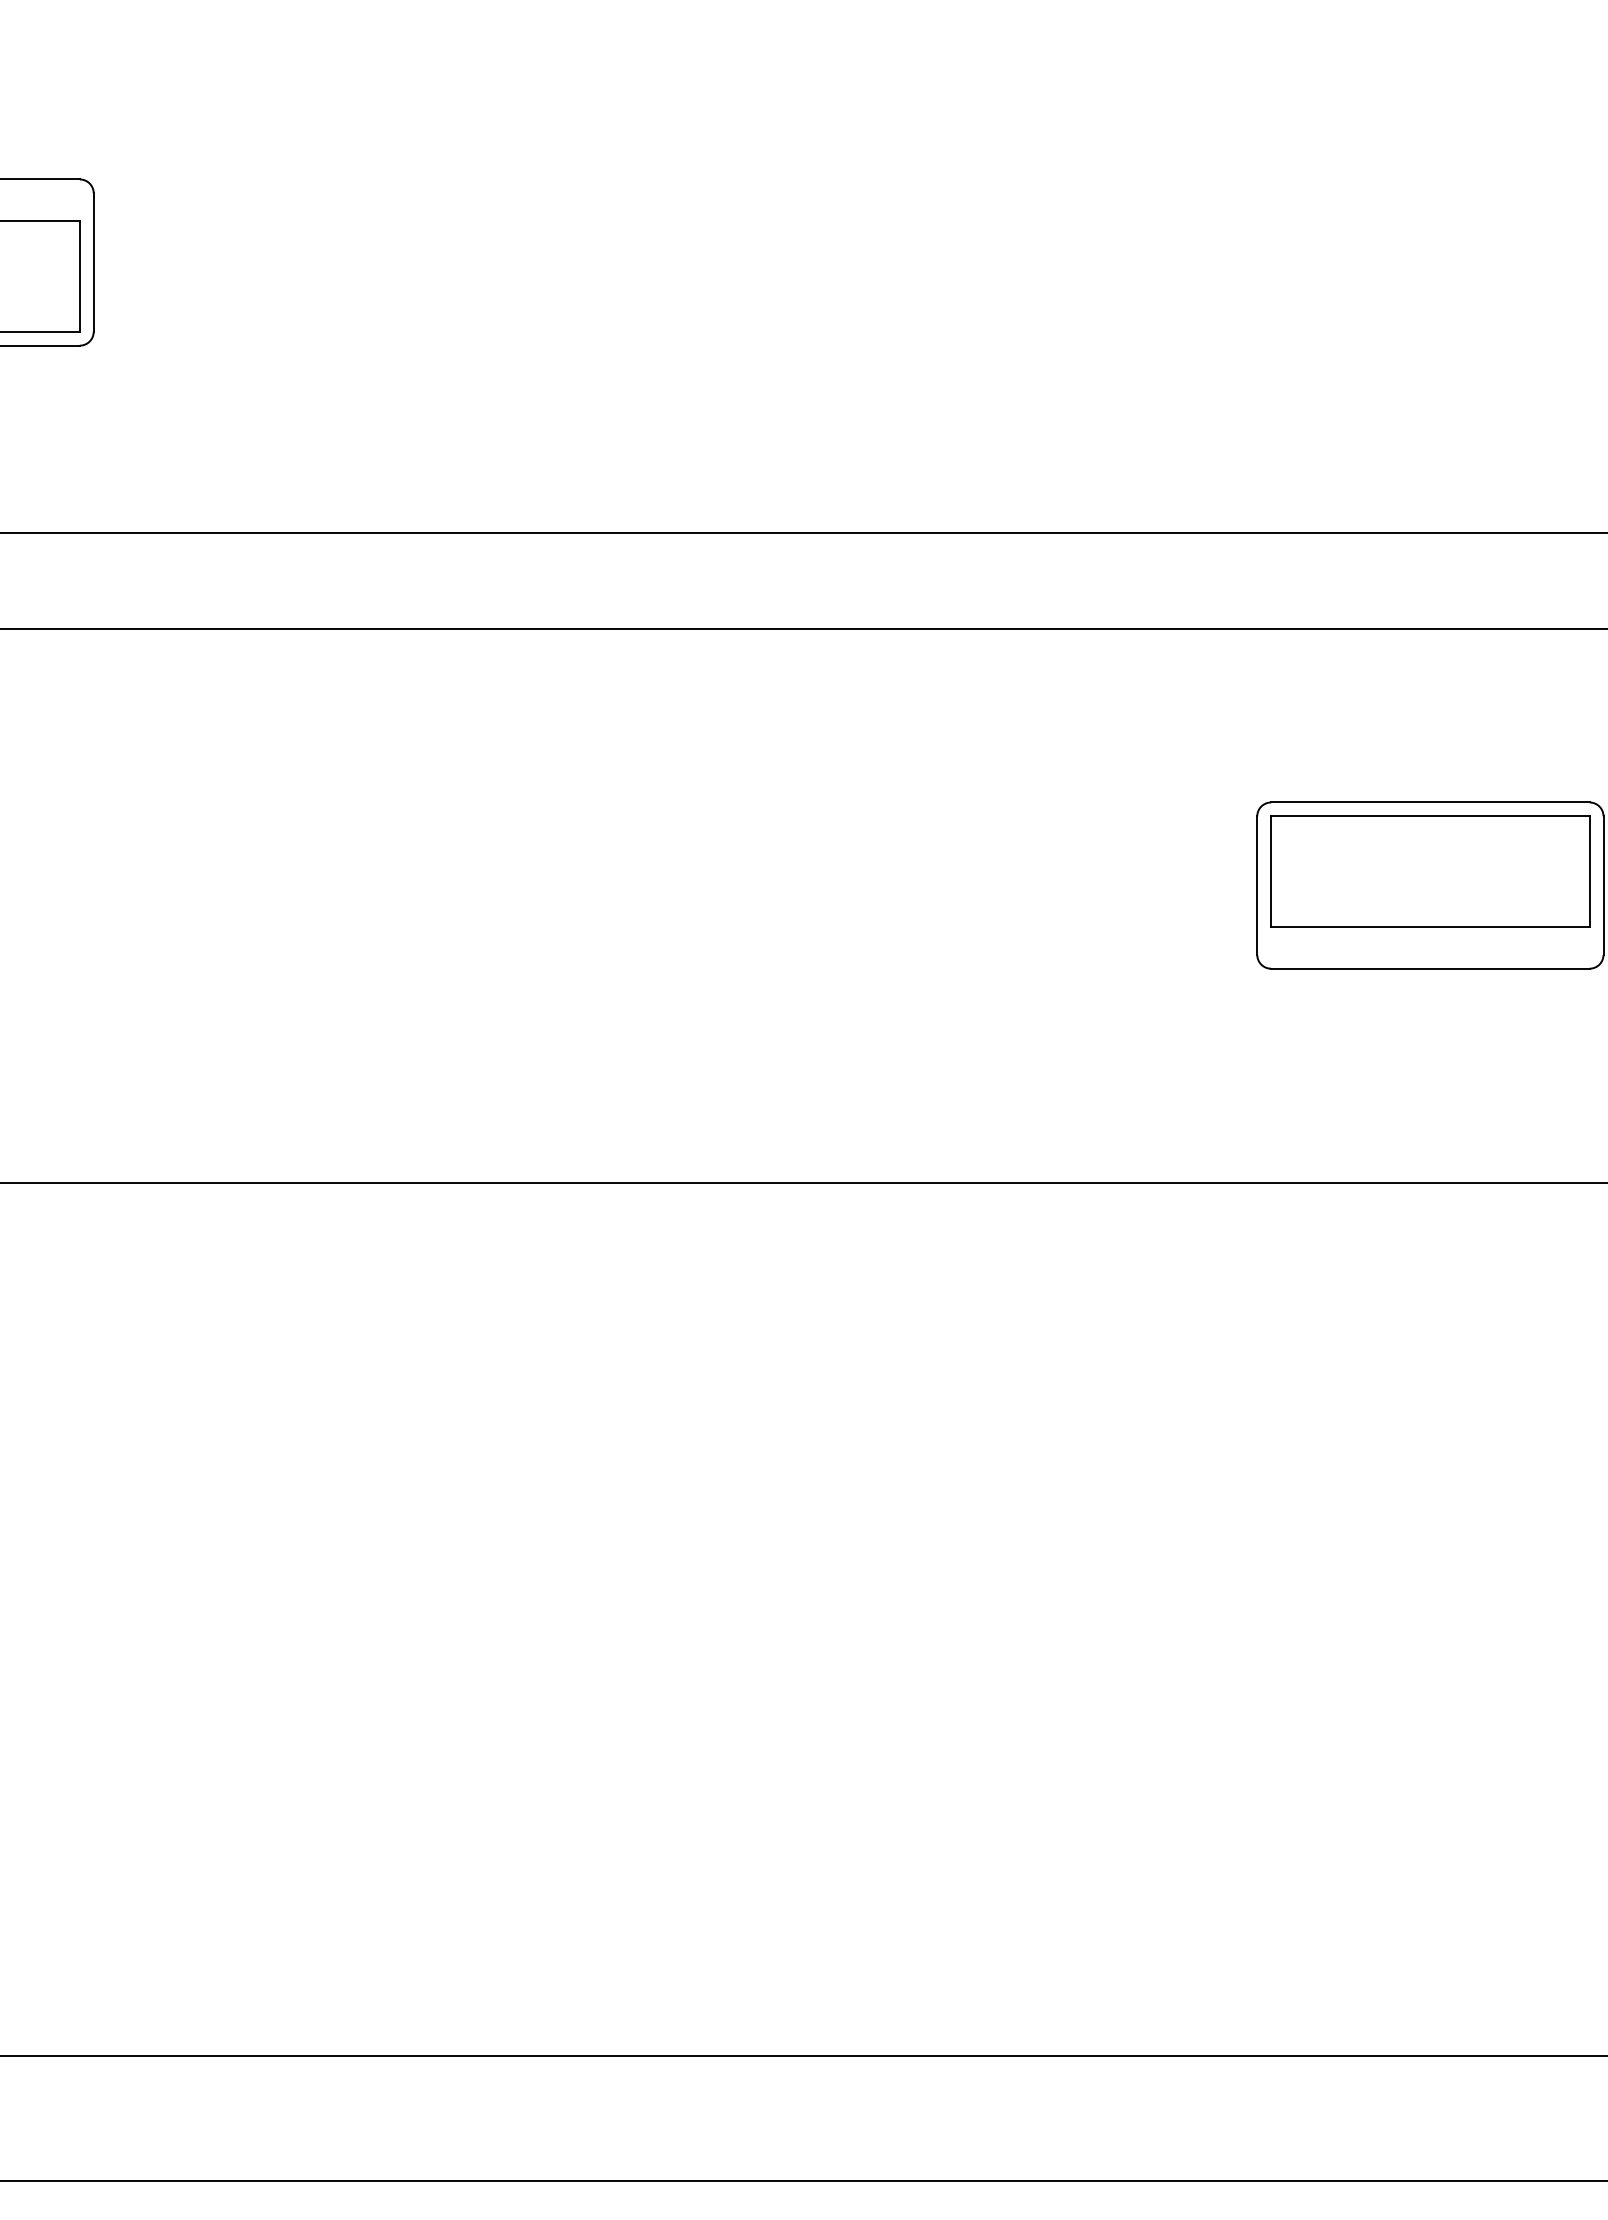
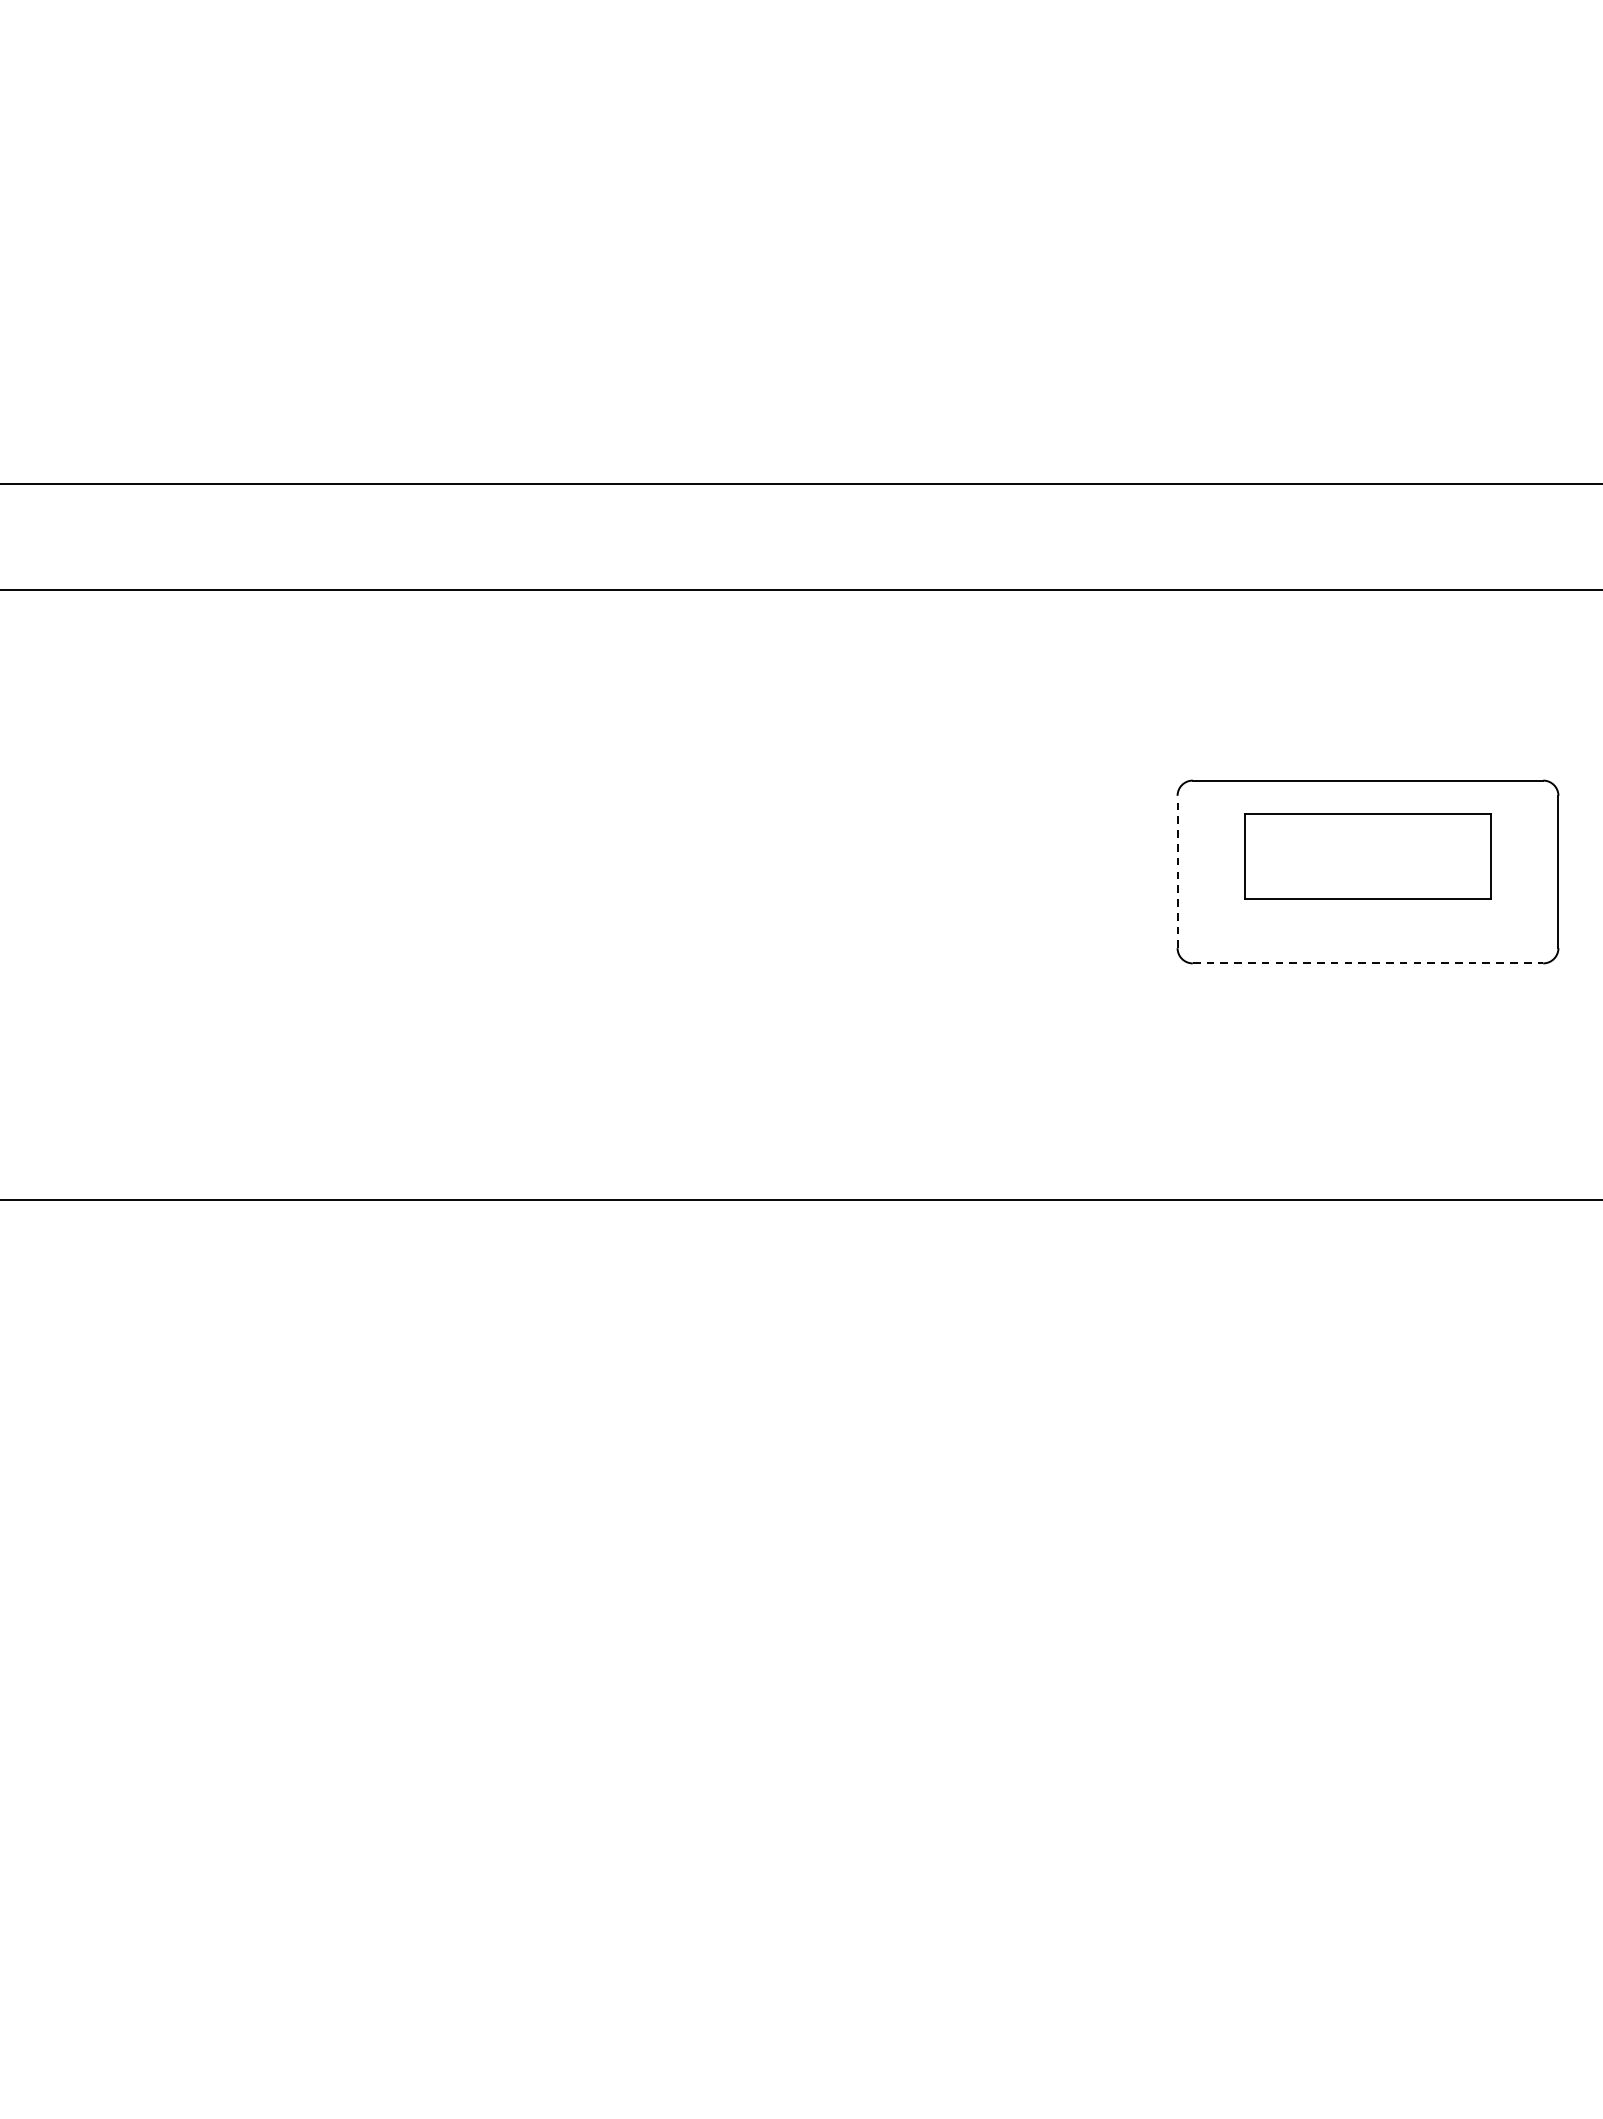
part: (1430, 871) -> (1368, 856), size x0.7
line: (1257, 885) -> (1177, 871), solid -> dashed
line: (1430, 968) -> (1368, 963), solid -> dashed

